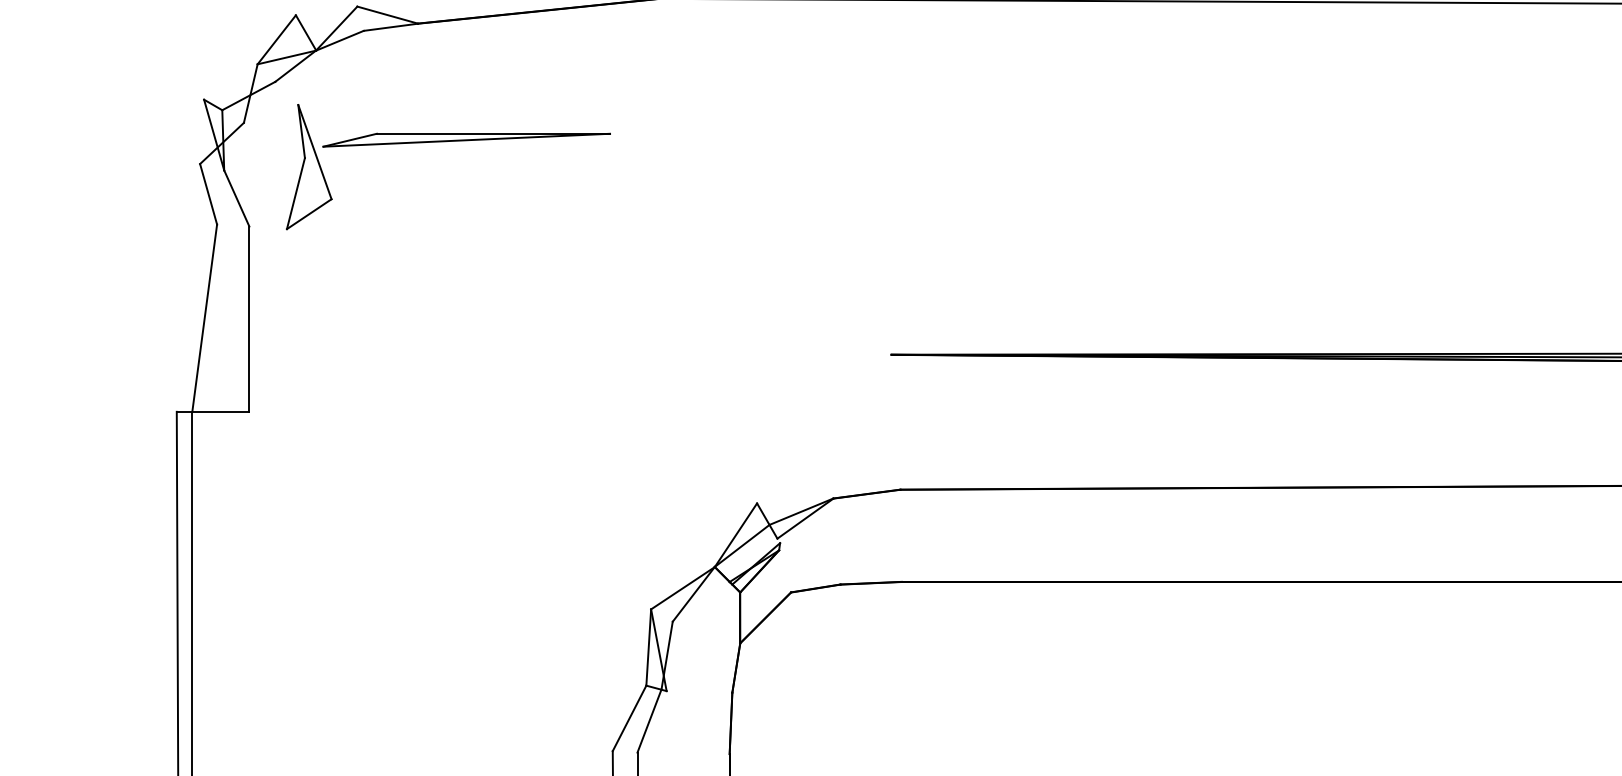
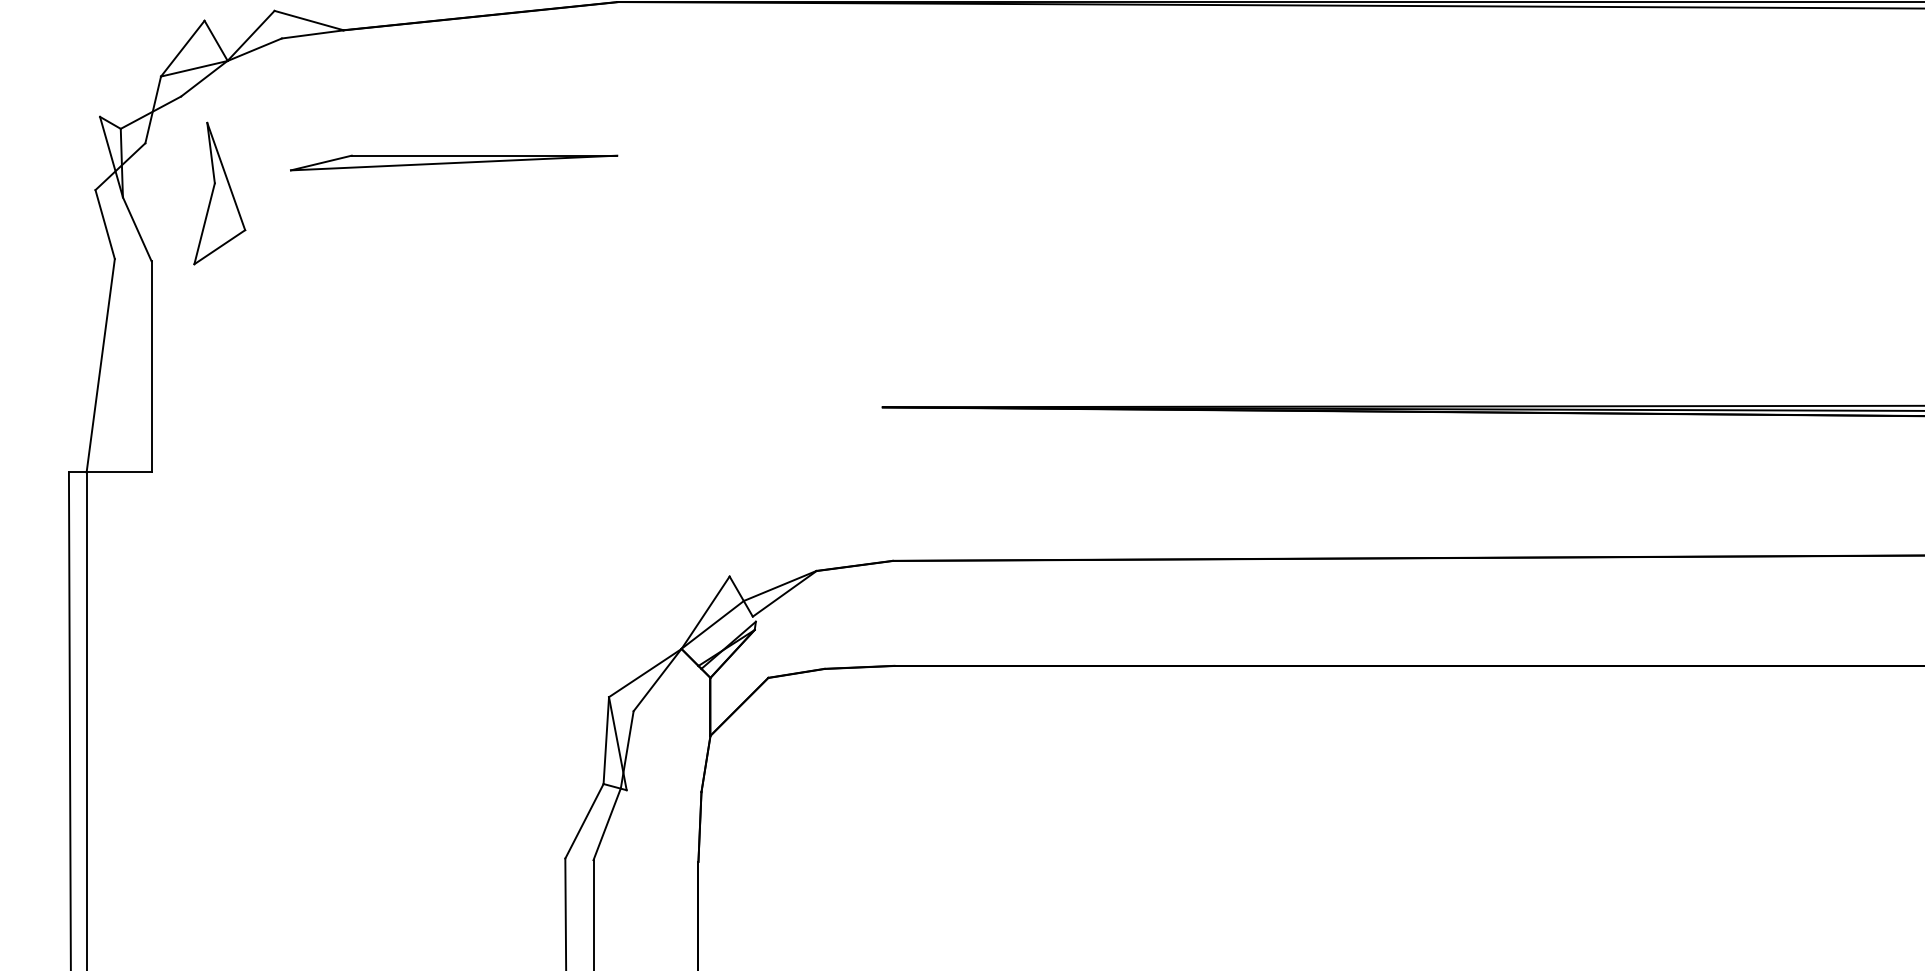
part: (467, 139) -> (454, 162), moved

